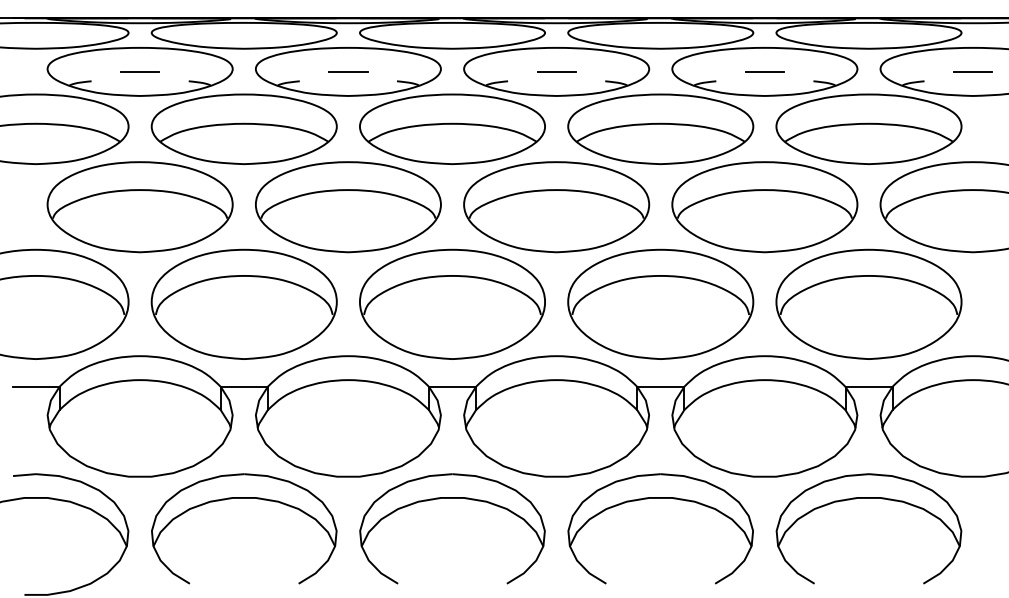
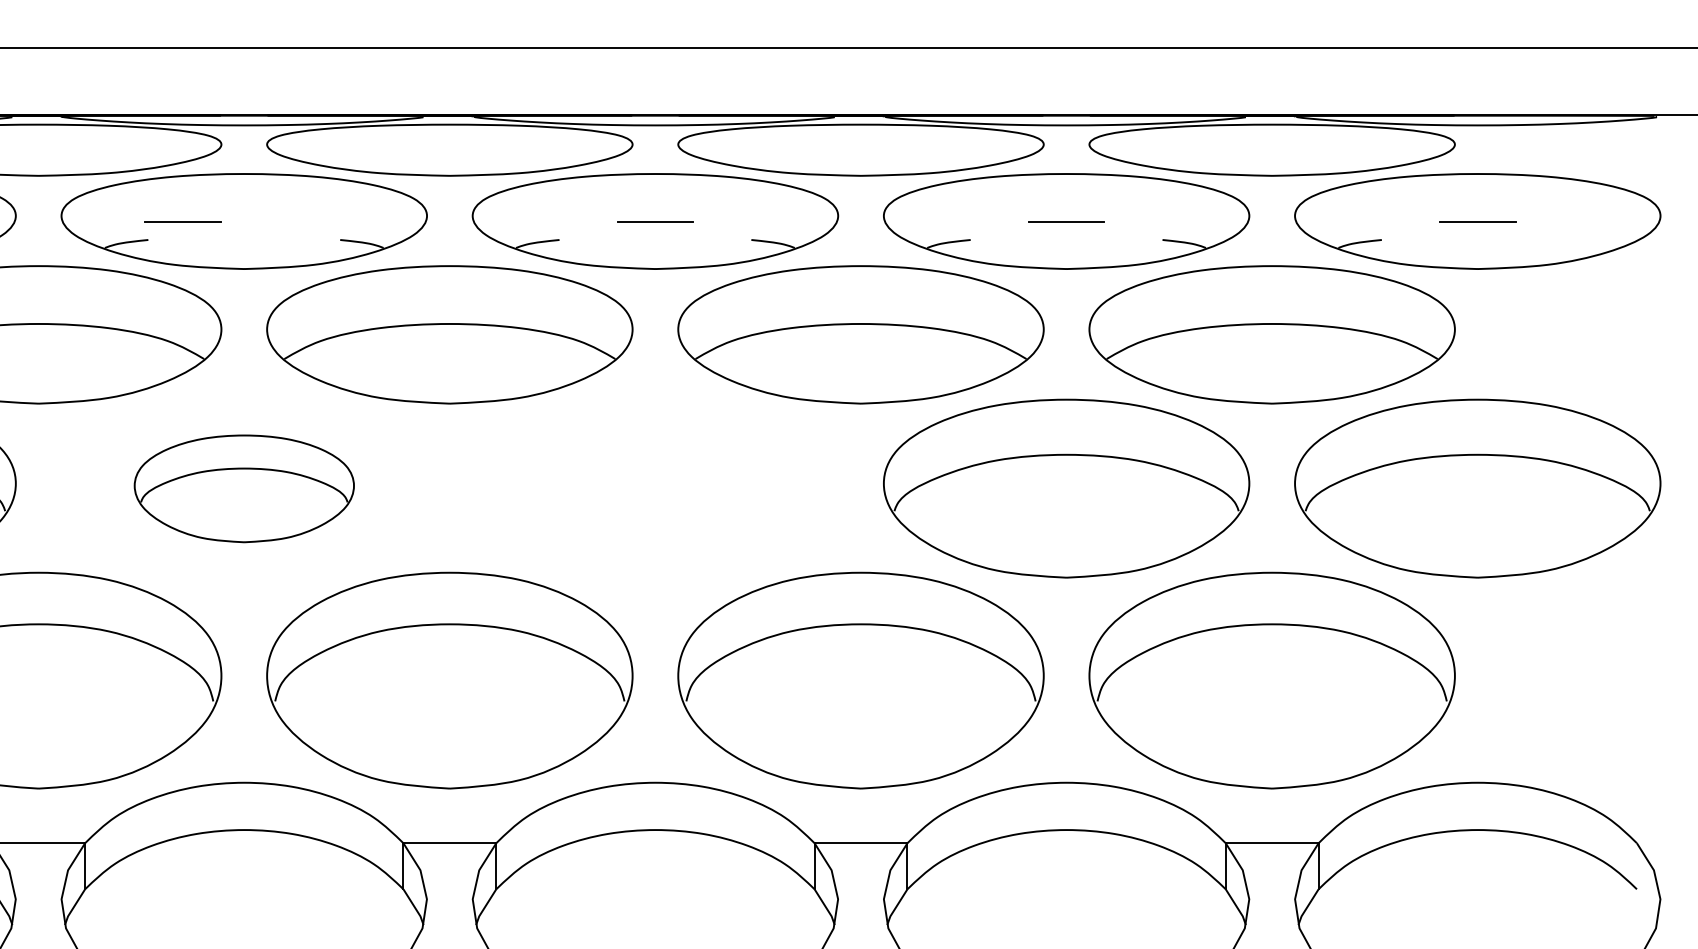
line: (348, 71) -> (183, 220), moved
part: (348, 207) -> (244, 489), size x0.6
part: (556, 207) -> (655, 489), removed

